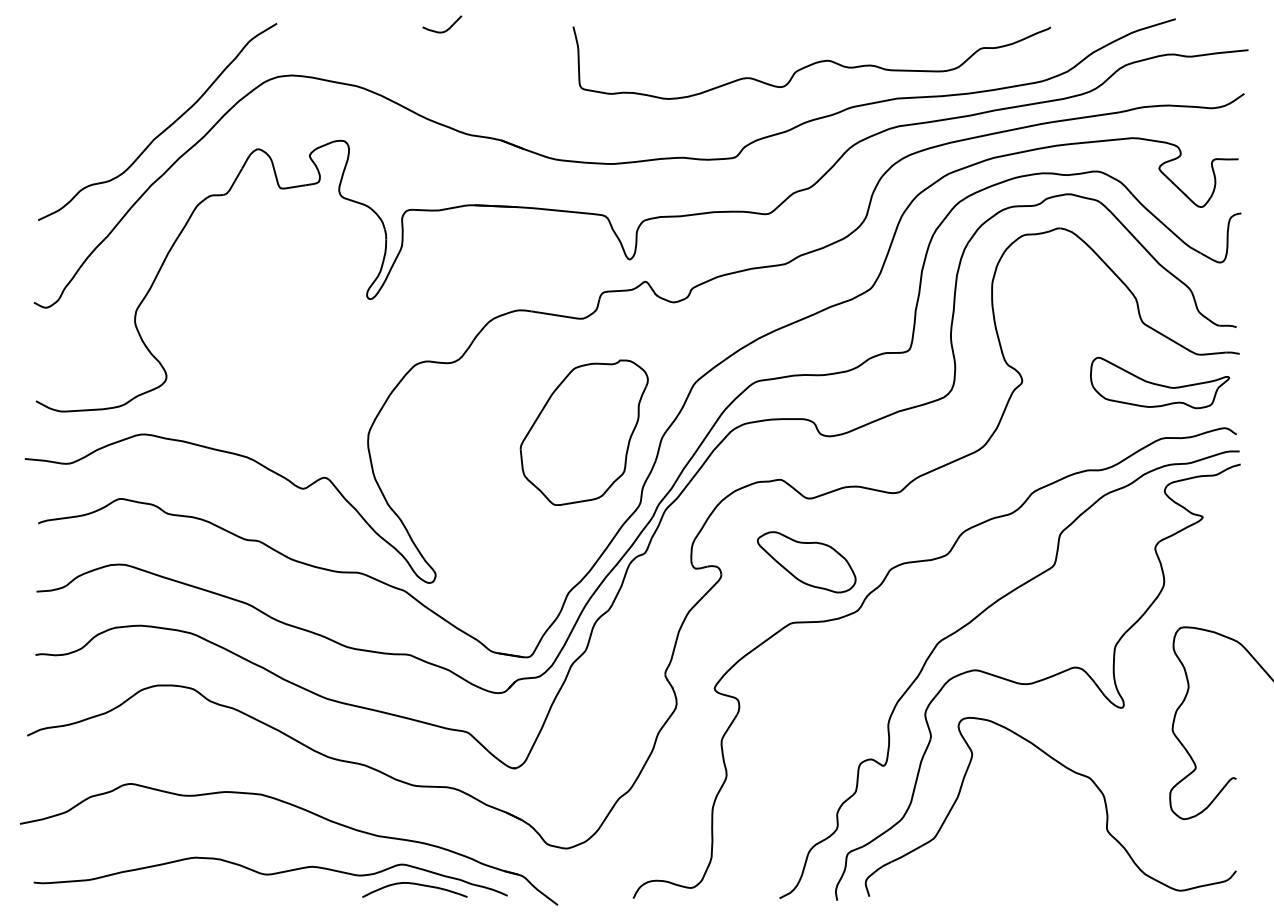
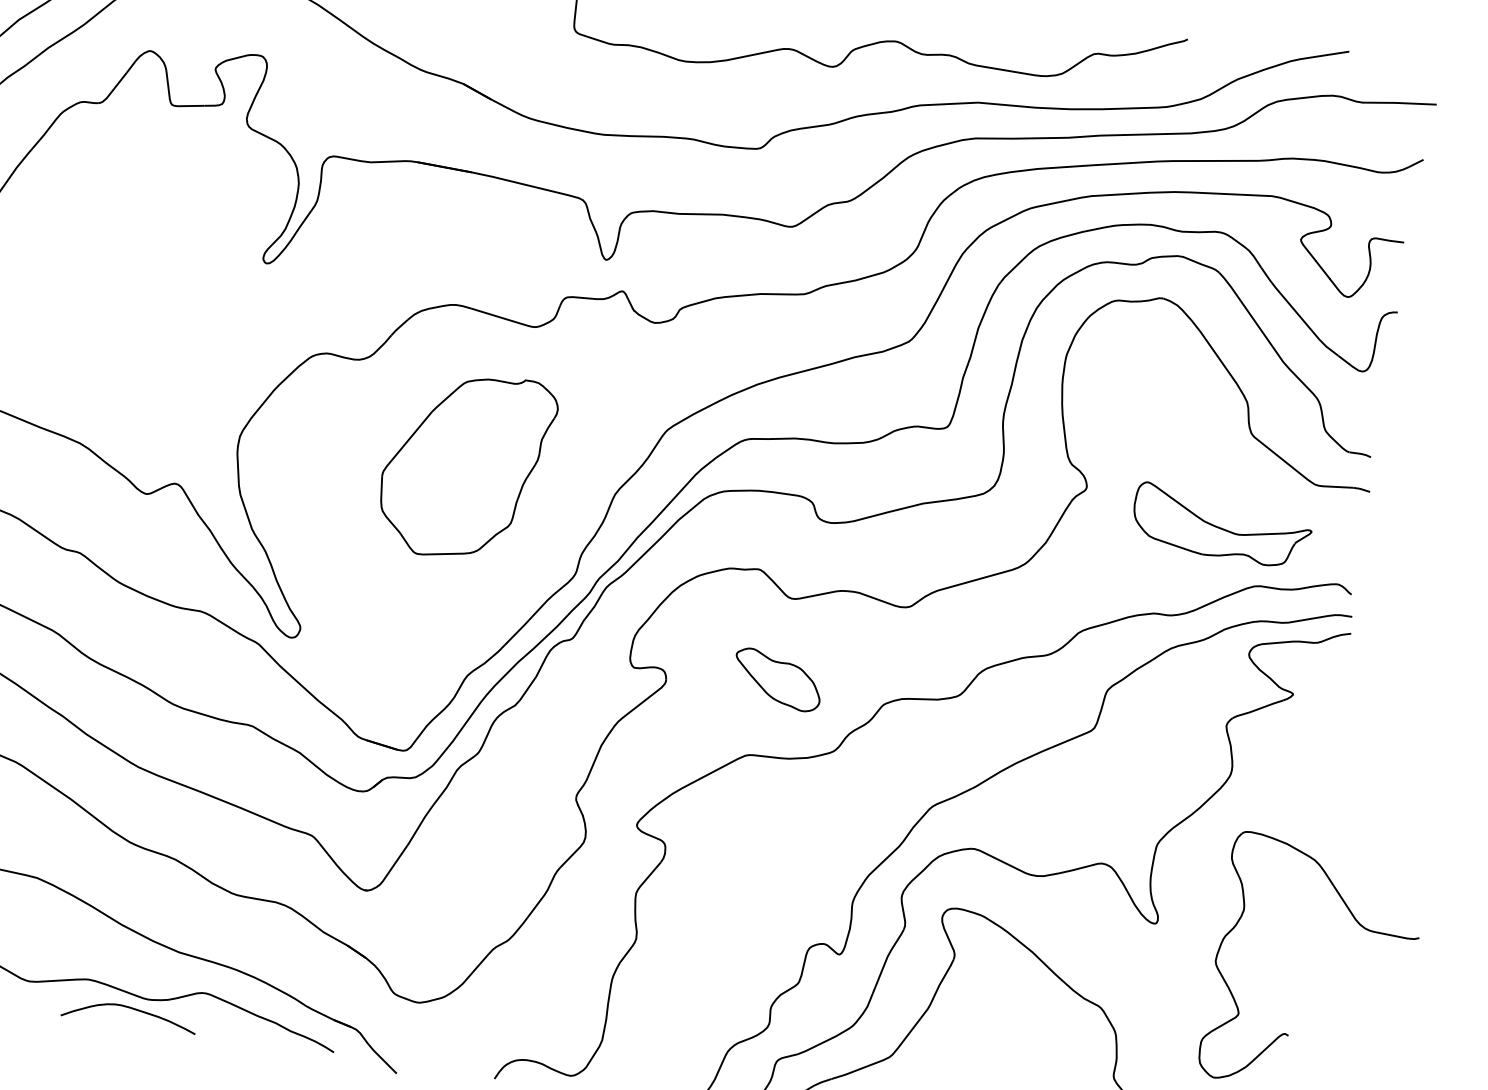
part: (1159, 382) -> (1221, 525), moved
part: (583, 432) -> (465, 465), moved
part: (806, 562) -> (777, 680), size x0.7
curve: (414, 884) -> (129, 1008), moved

